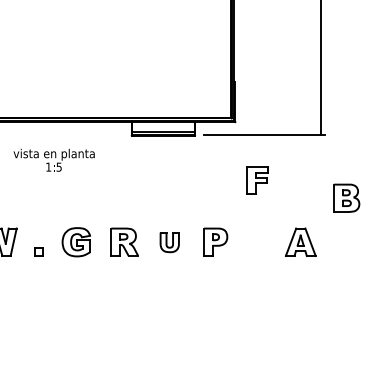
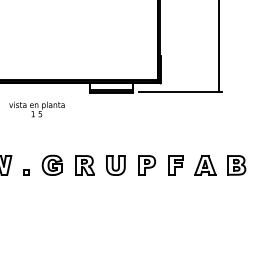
part: (257, 180) -> (175, 165), moved
part: (346, 198) -> (236, 165), moved
part: (169, 242) -> (115, 165), size x1.43

